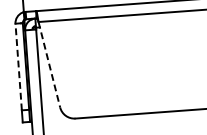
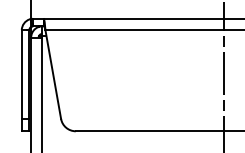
line: (49, 64) -> (53, 74), dashed -> solid
line: (18, 67) -> (21, 74), dashed -> solid

